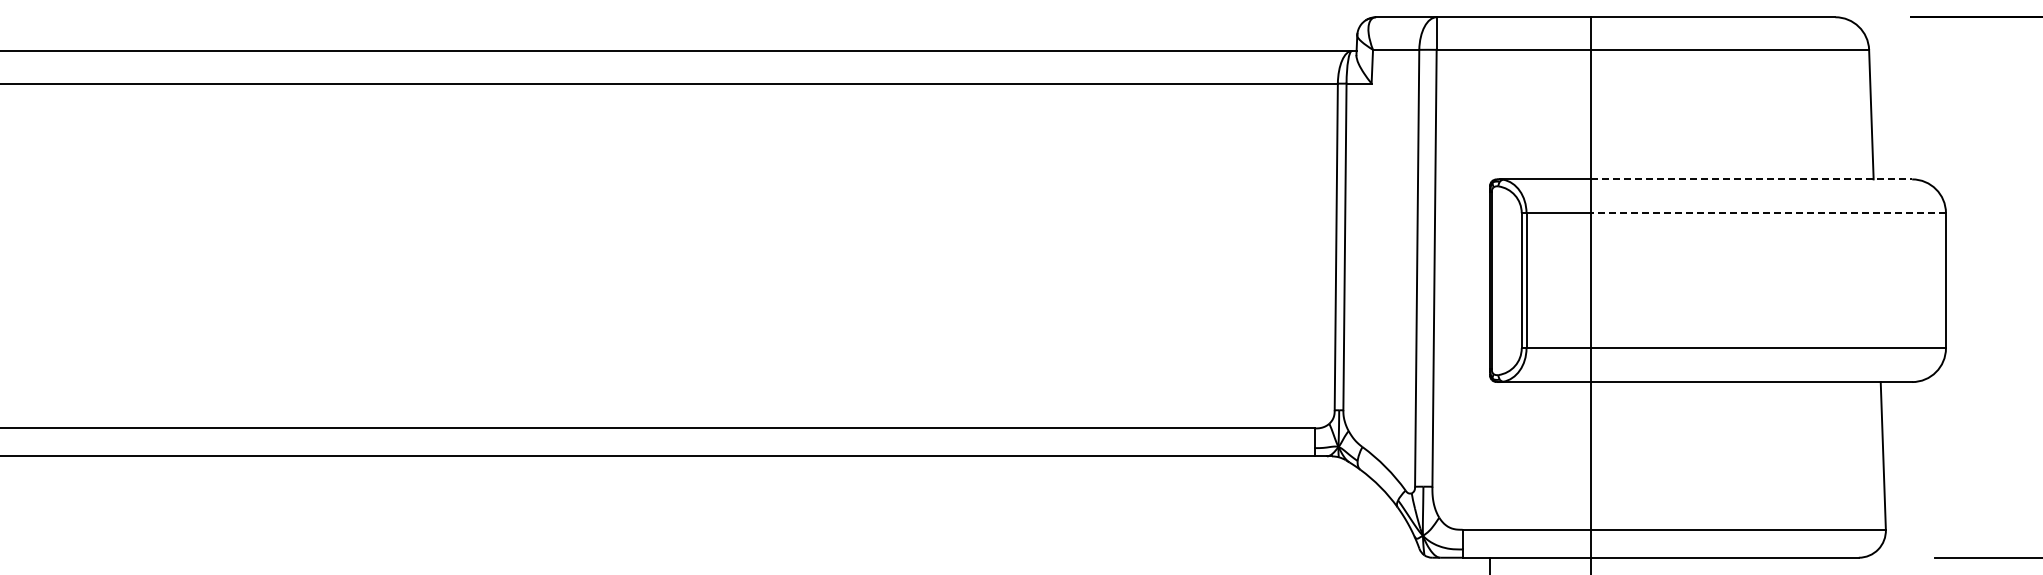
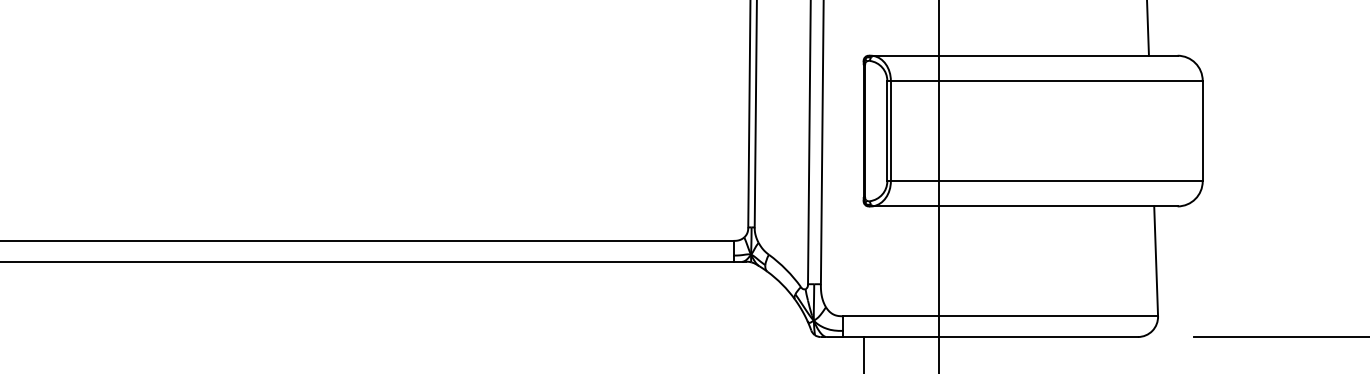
line: (1752, 179) -> (1058, 55), dashed -> solid
line: (1768, 213) -> (1070, 81), dashed -> solid

